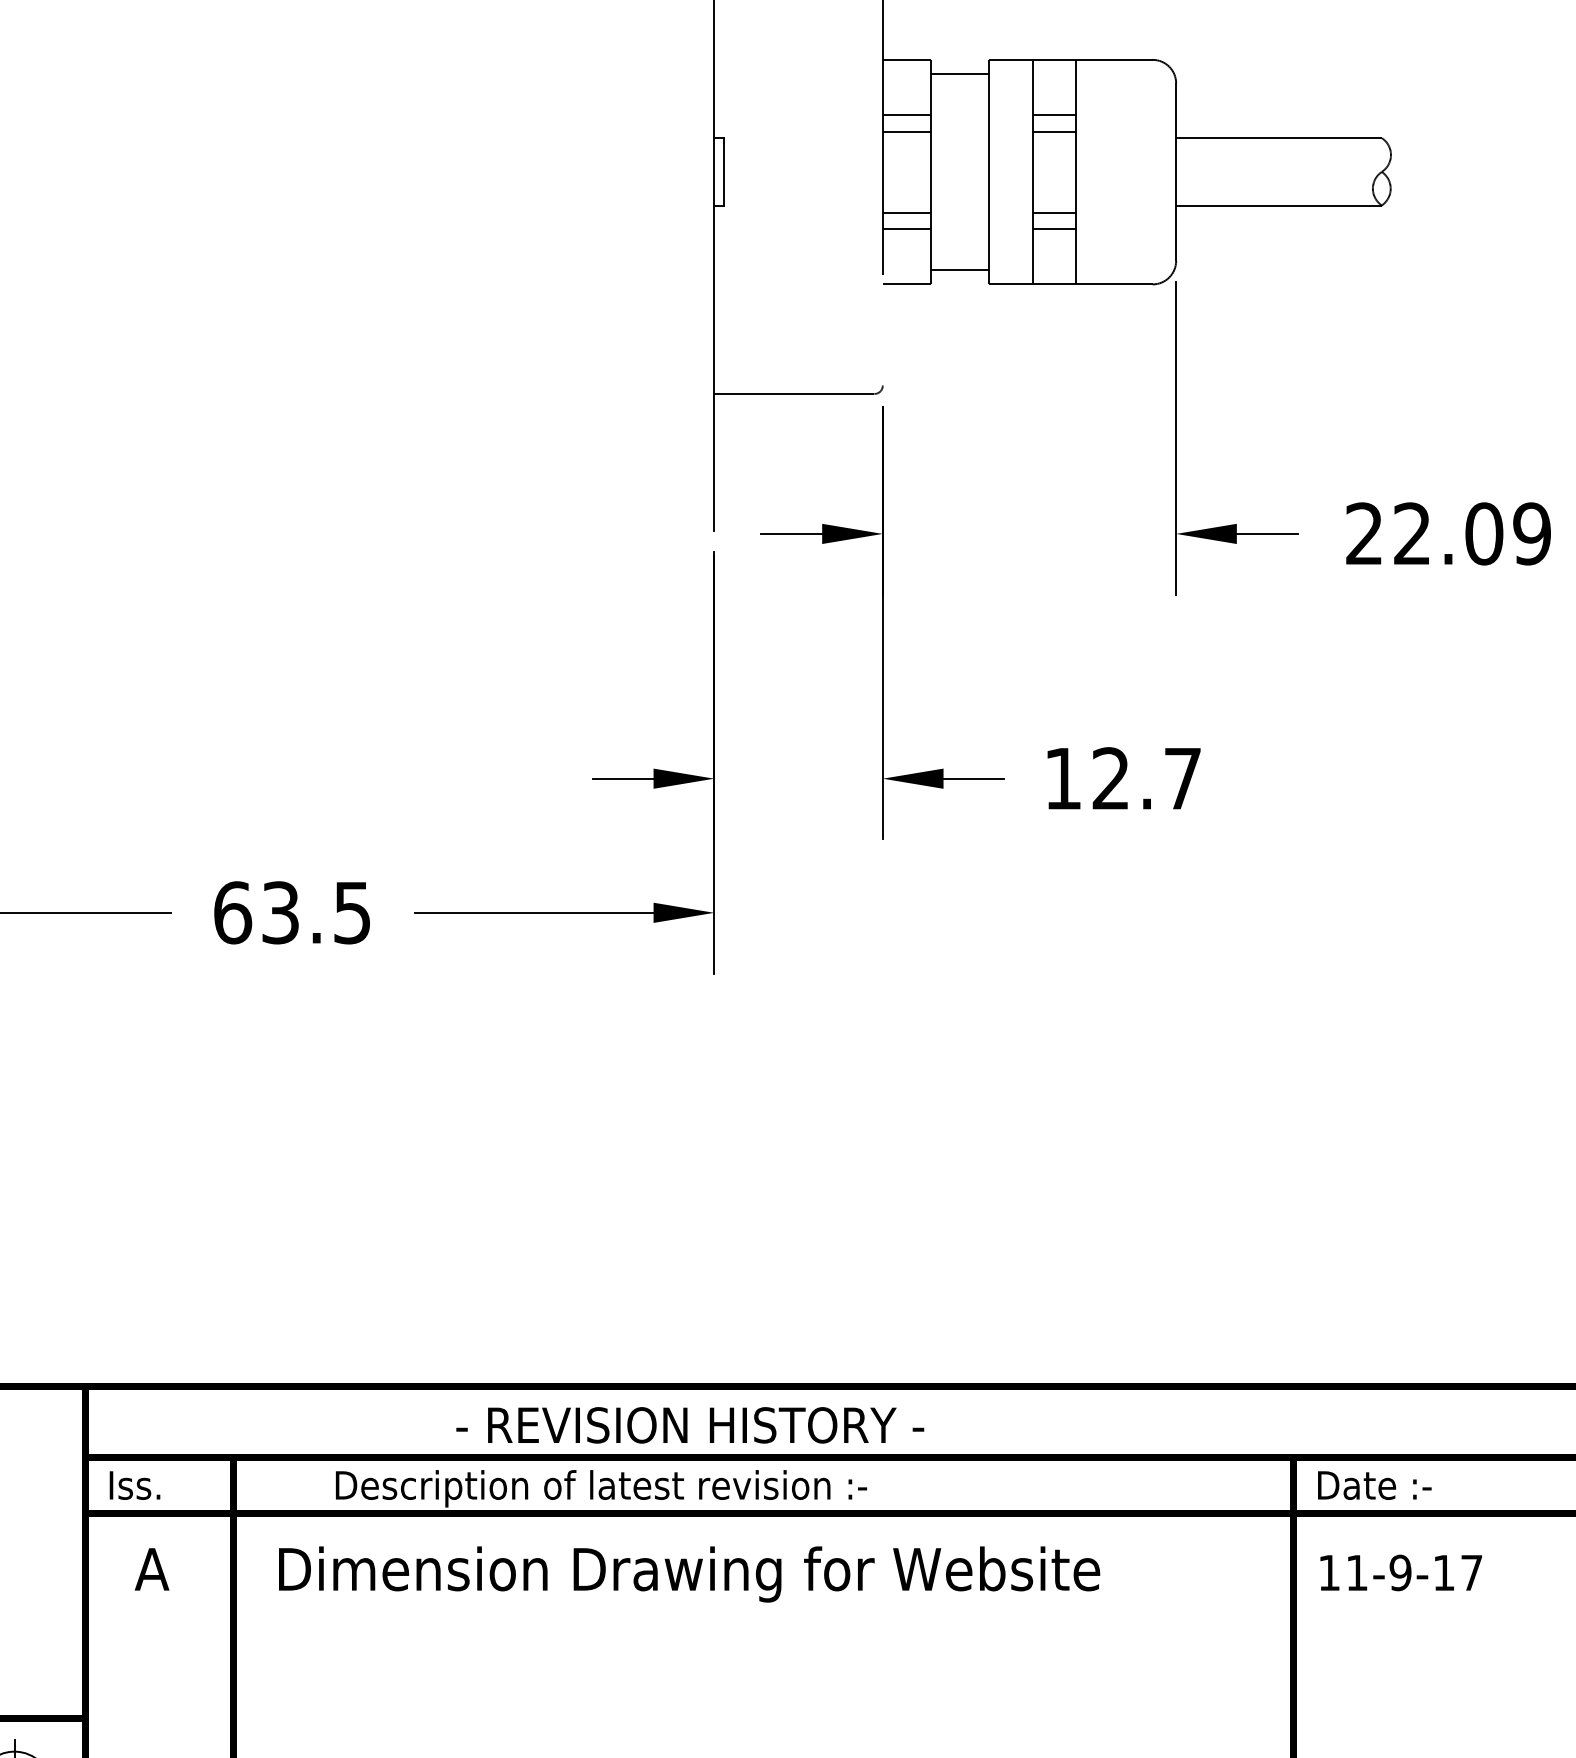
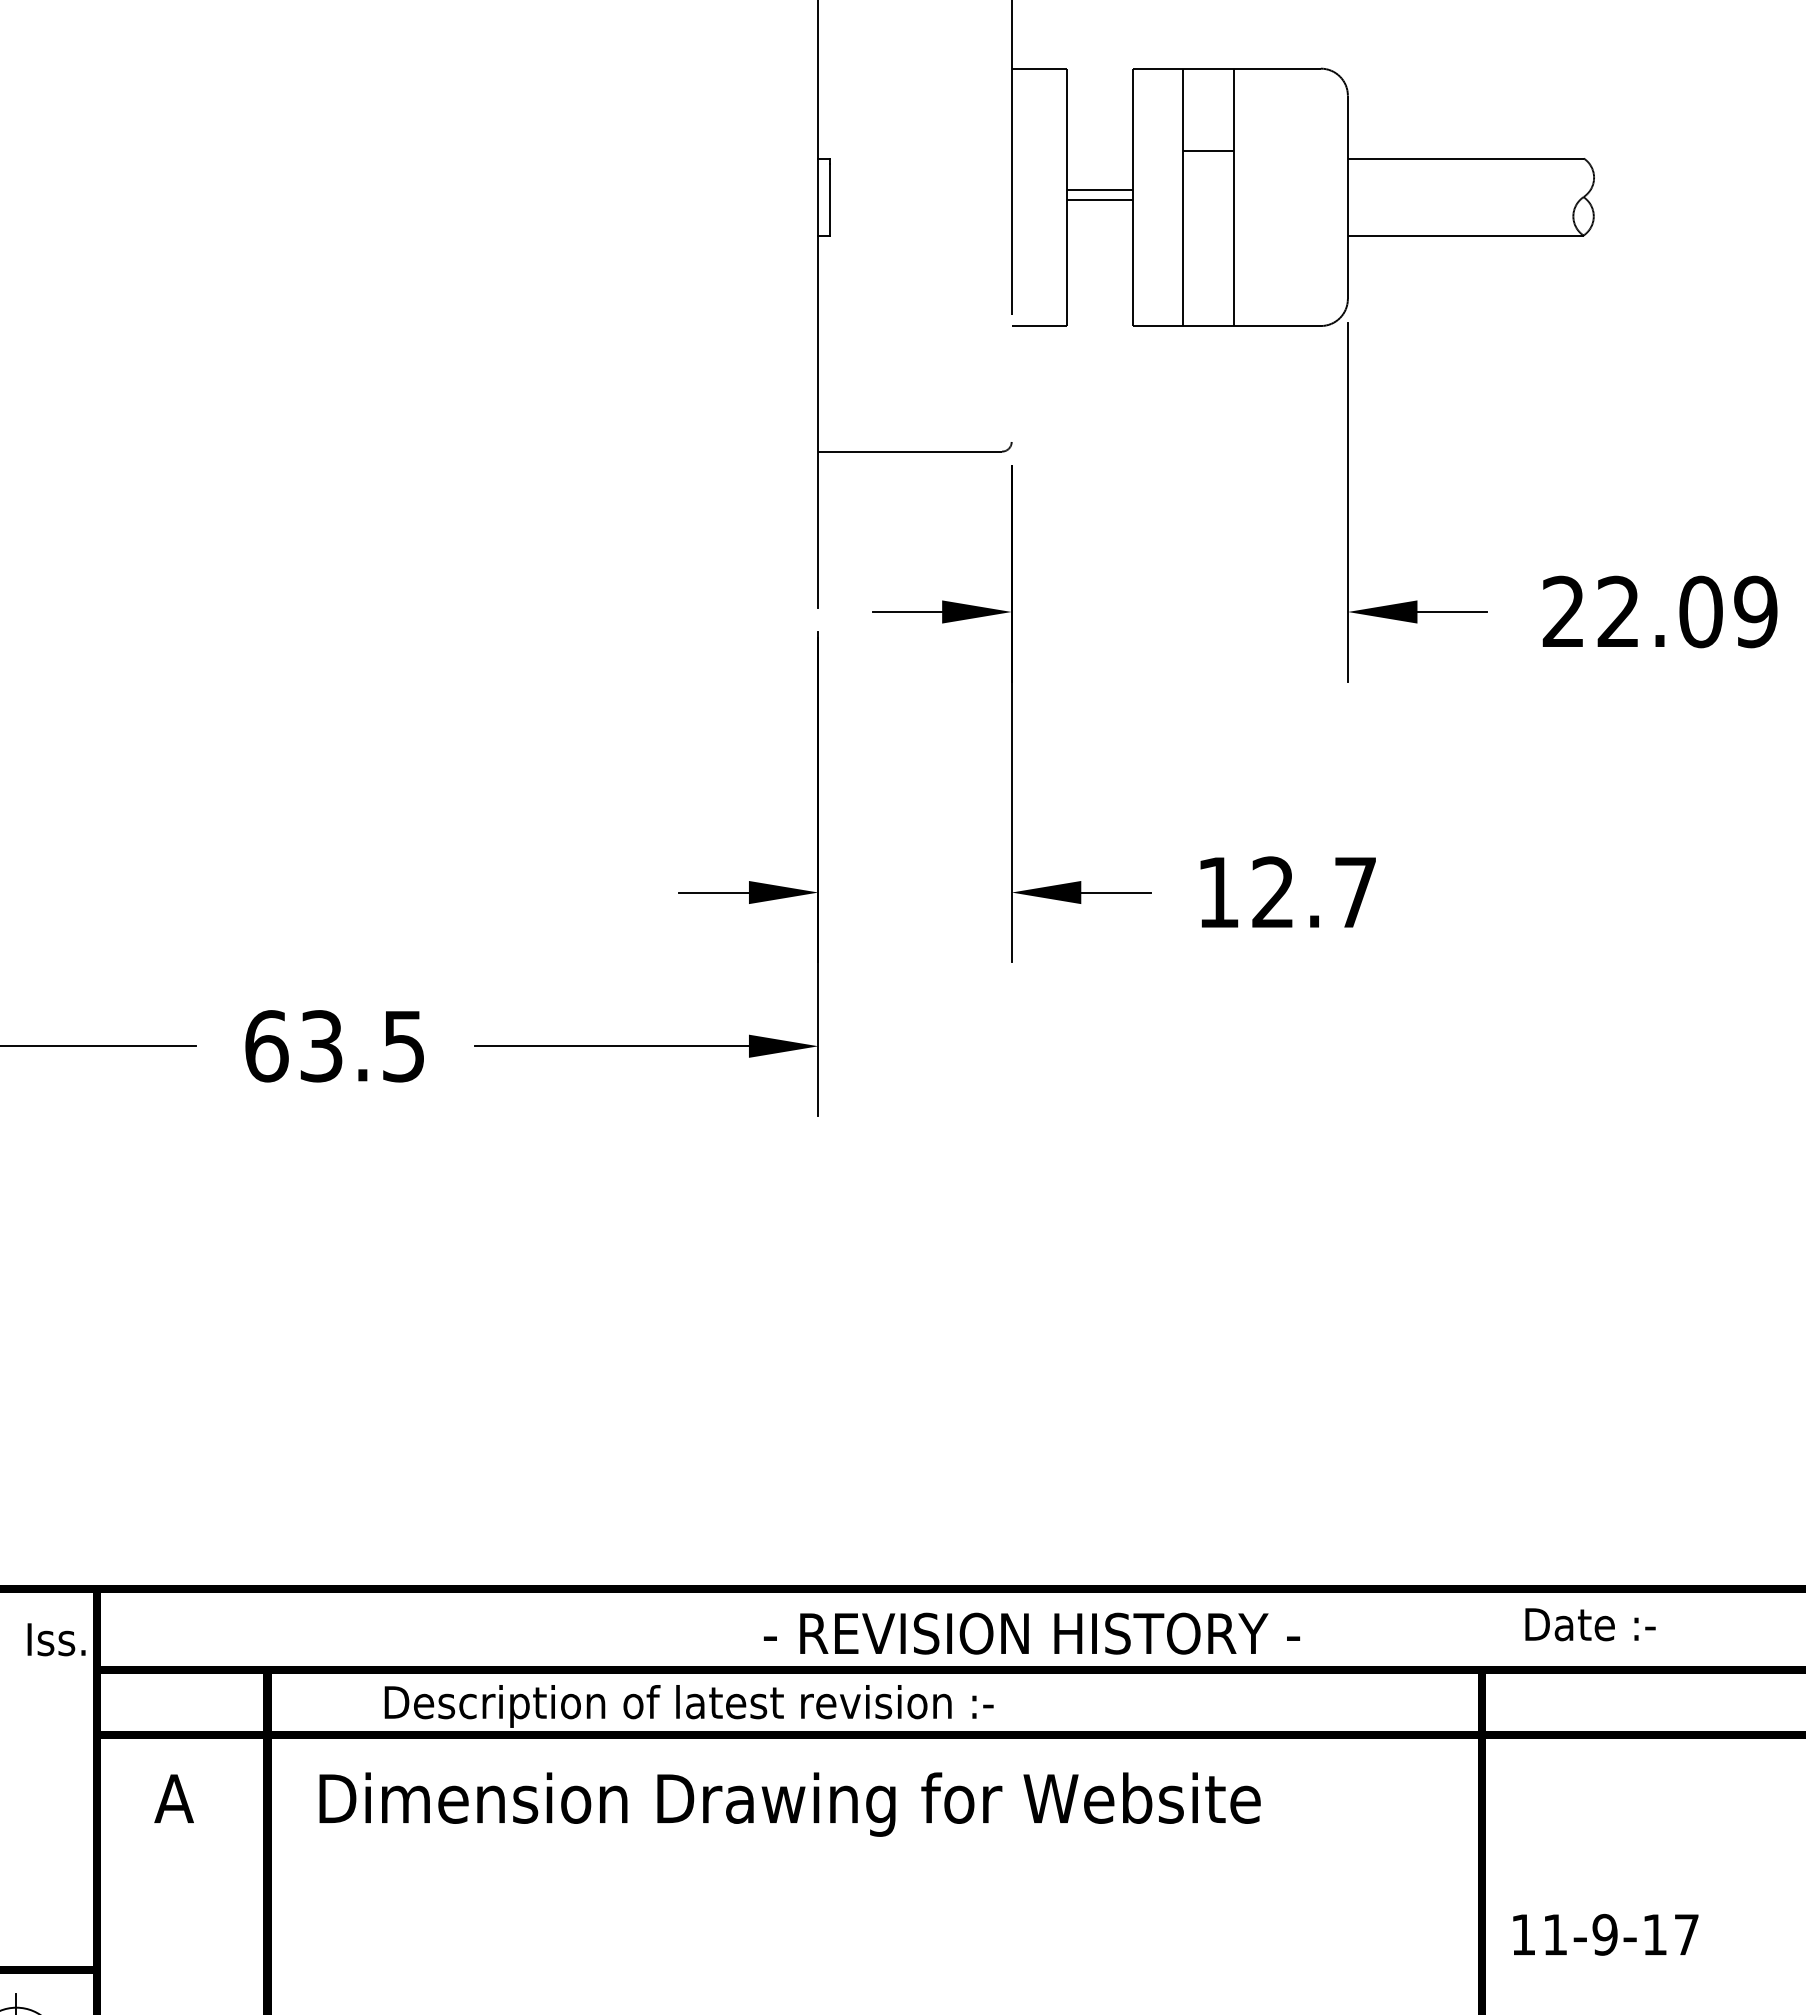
line: (959, 74) -> (1099, 190), moved
line: (906, 114) -> (1038, 131), removed
line: (1054, 114) -> (1208, 131), removed
line: (906, 131) -> (1038, 150), removed
line: (906, 212) -> (1038, 243), removed
line: (1054, 212) -> (1208, 243), removed
line: (906, 229) -> (1038, 263), removed
line: (1054, 229) -> (1208, 263), removed
line: (959, 269) -> (1099, 200), moved
text: (689, 1425) -> (1031, 1633), moved
text: (134, 1485) -> (56, 1639), moved
text: (1374, 1485) -> (1590, 1624), moved
text: (1400, 1572) -> (1605, 1934), moved

